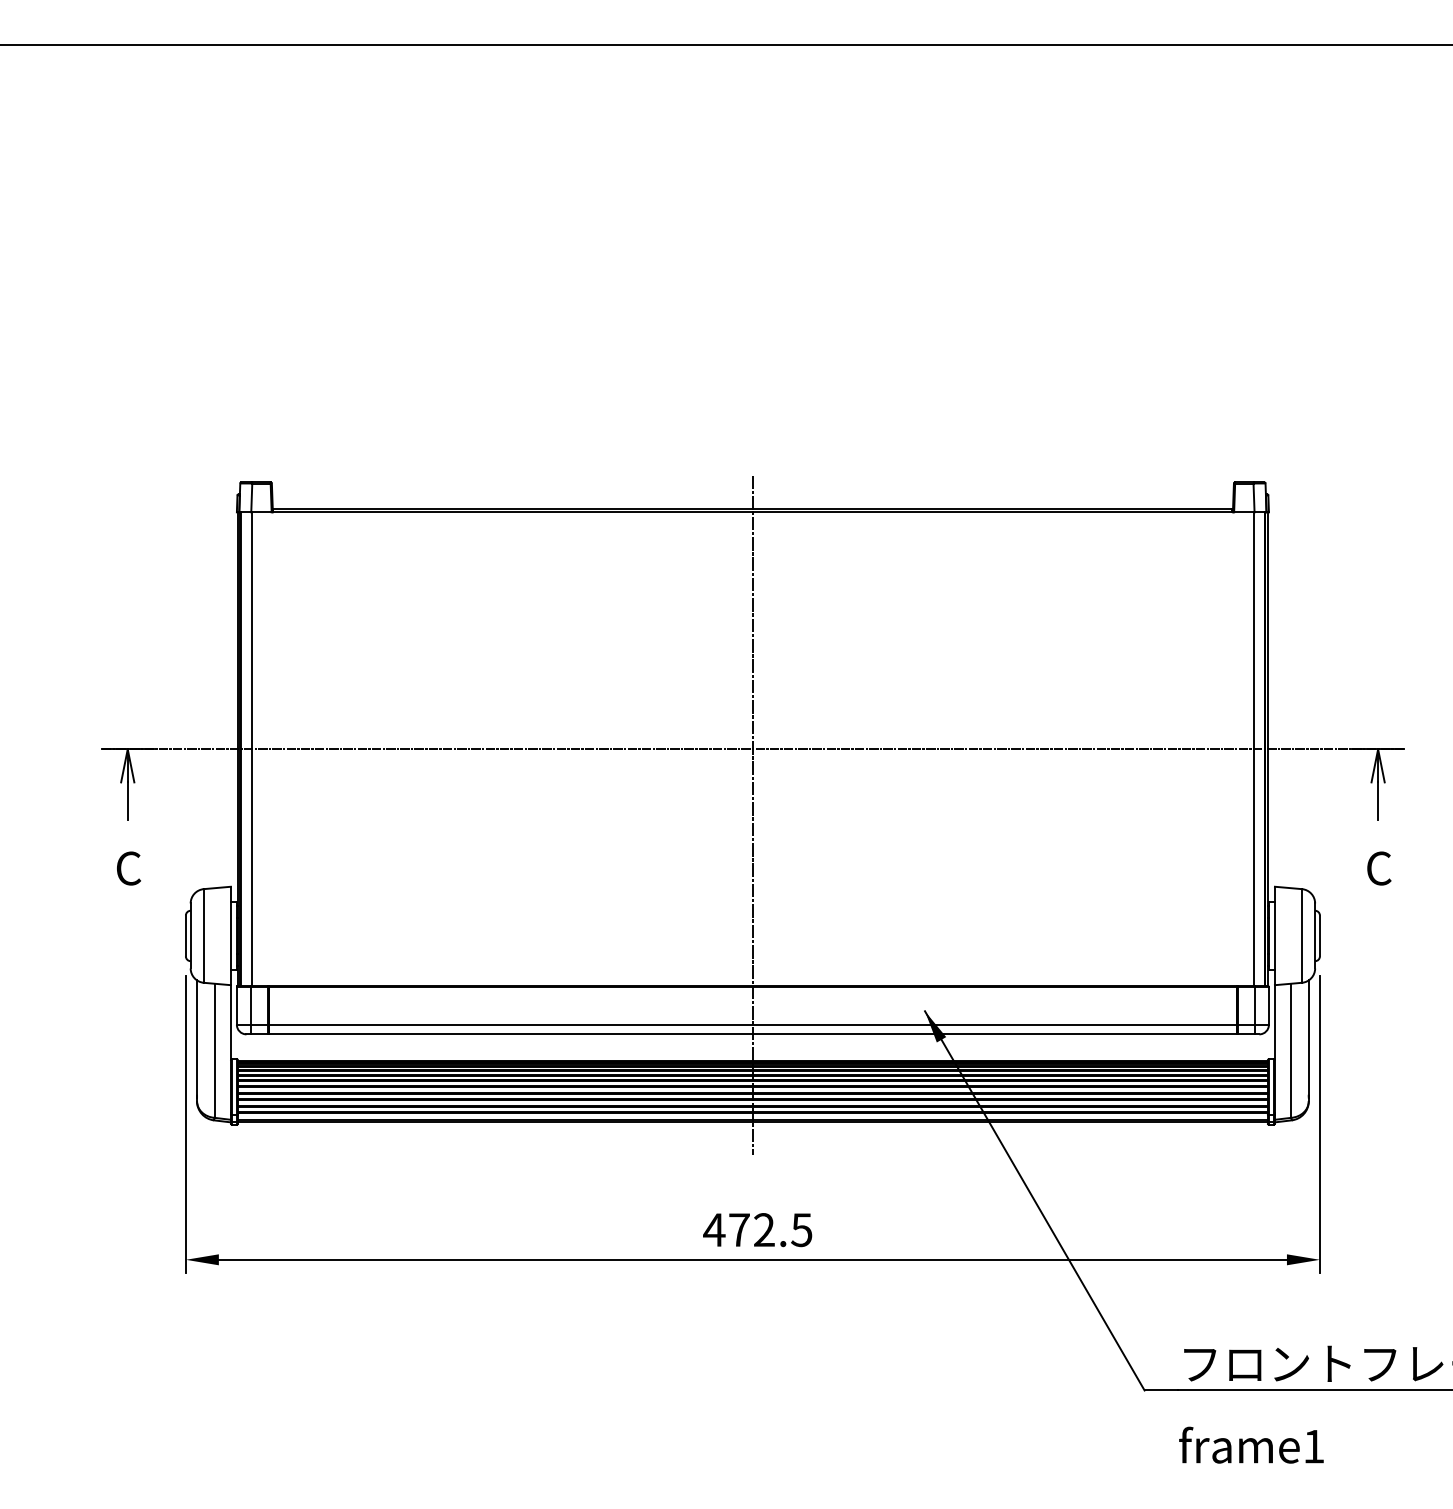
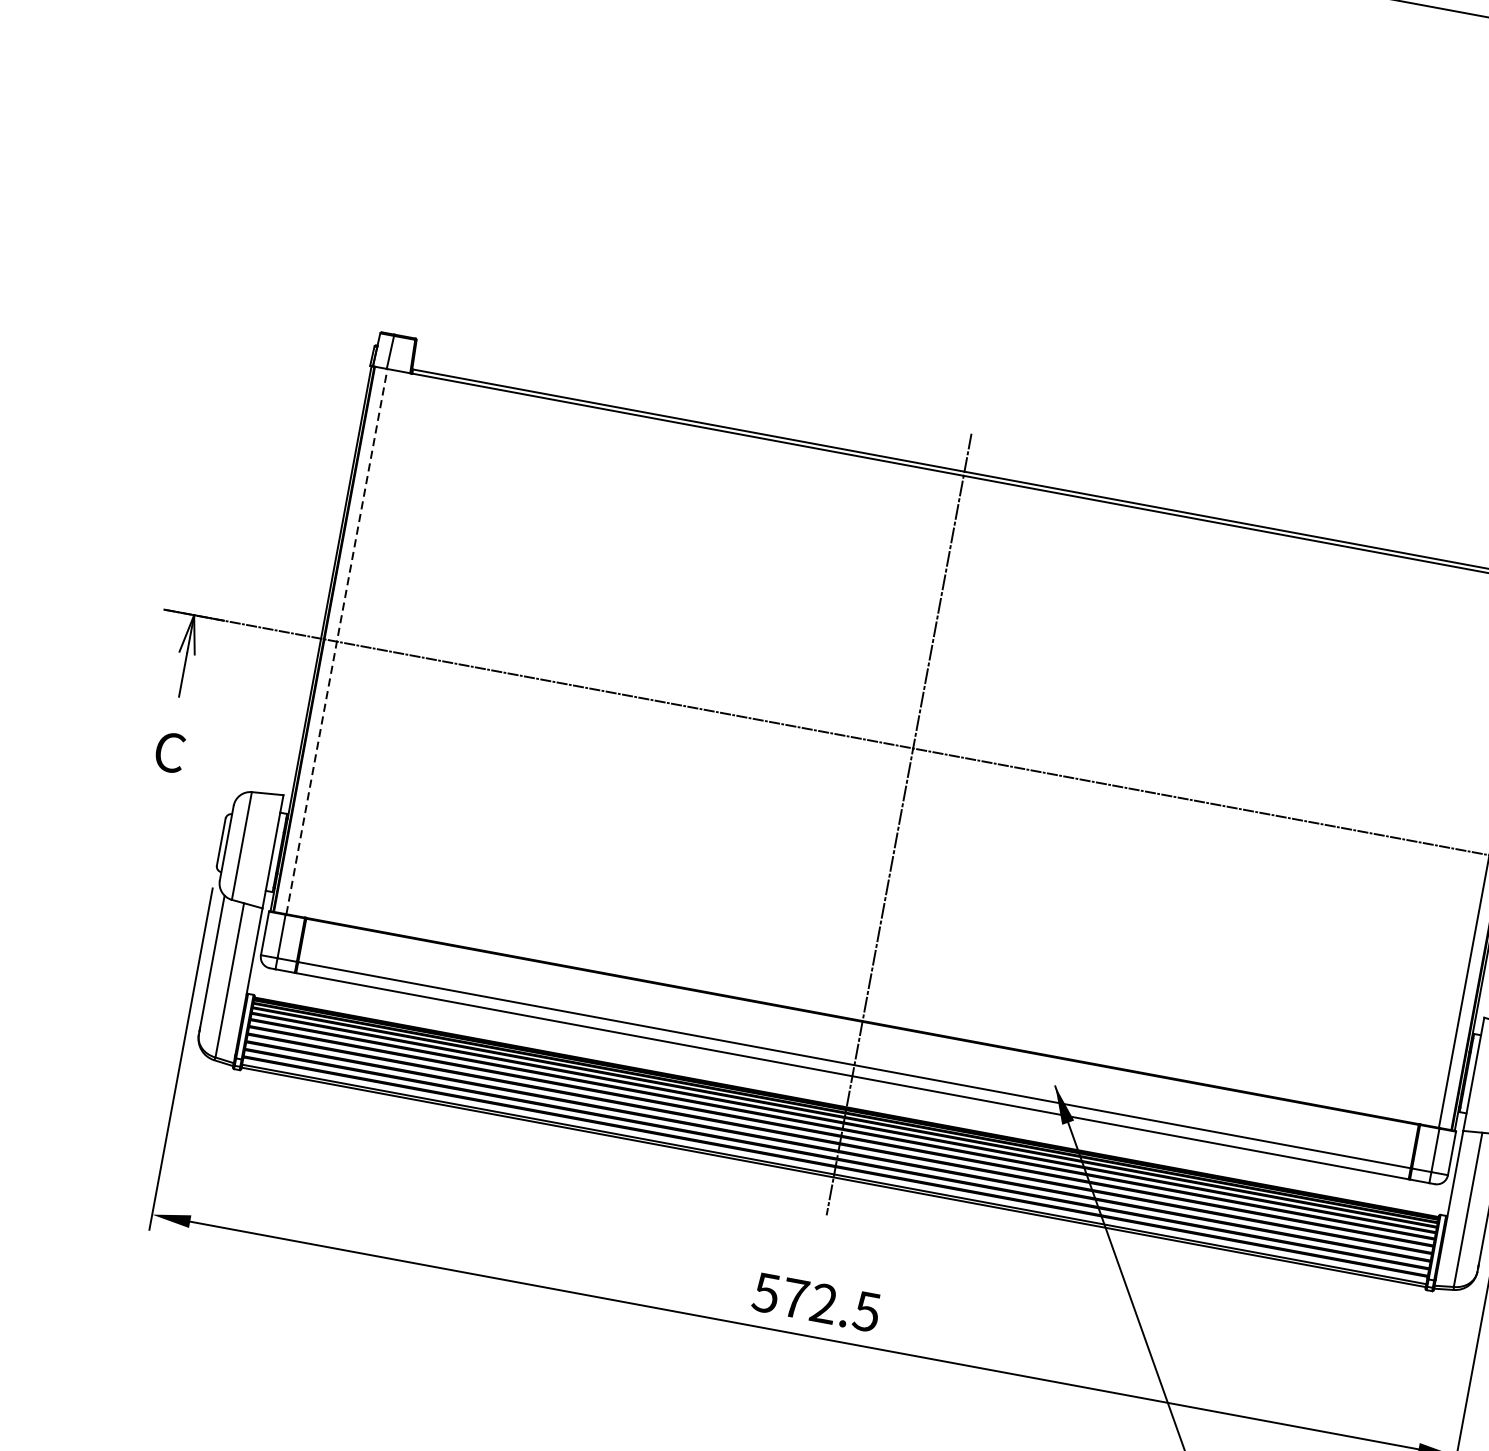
line: (251, 748) -> (336, 640), solid -> dashed
text: (714, 1230) -> (766, 1293), 472.5 -> 572.5

